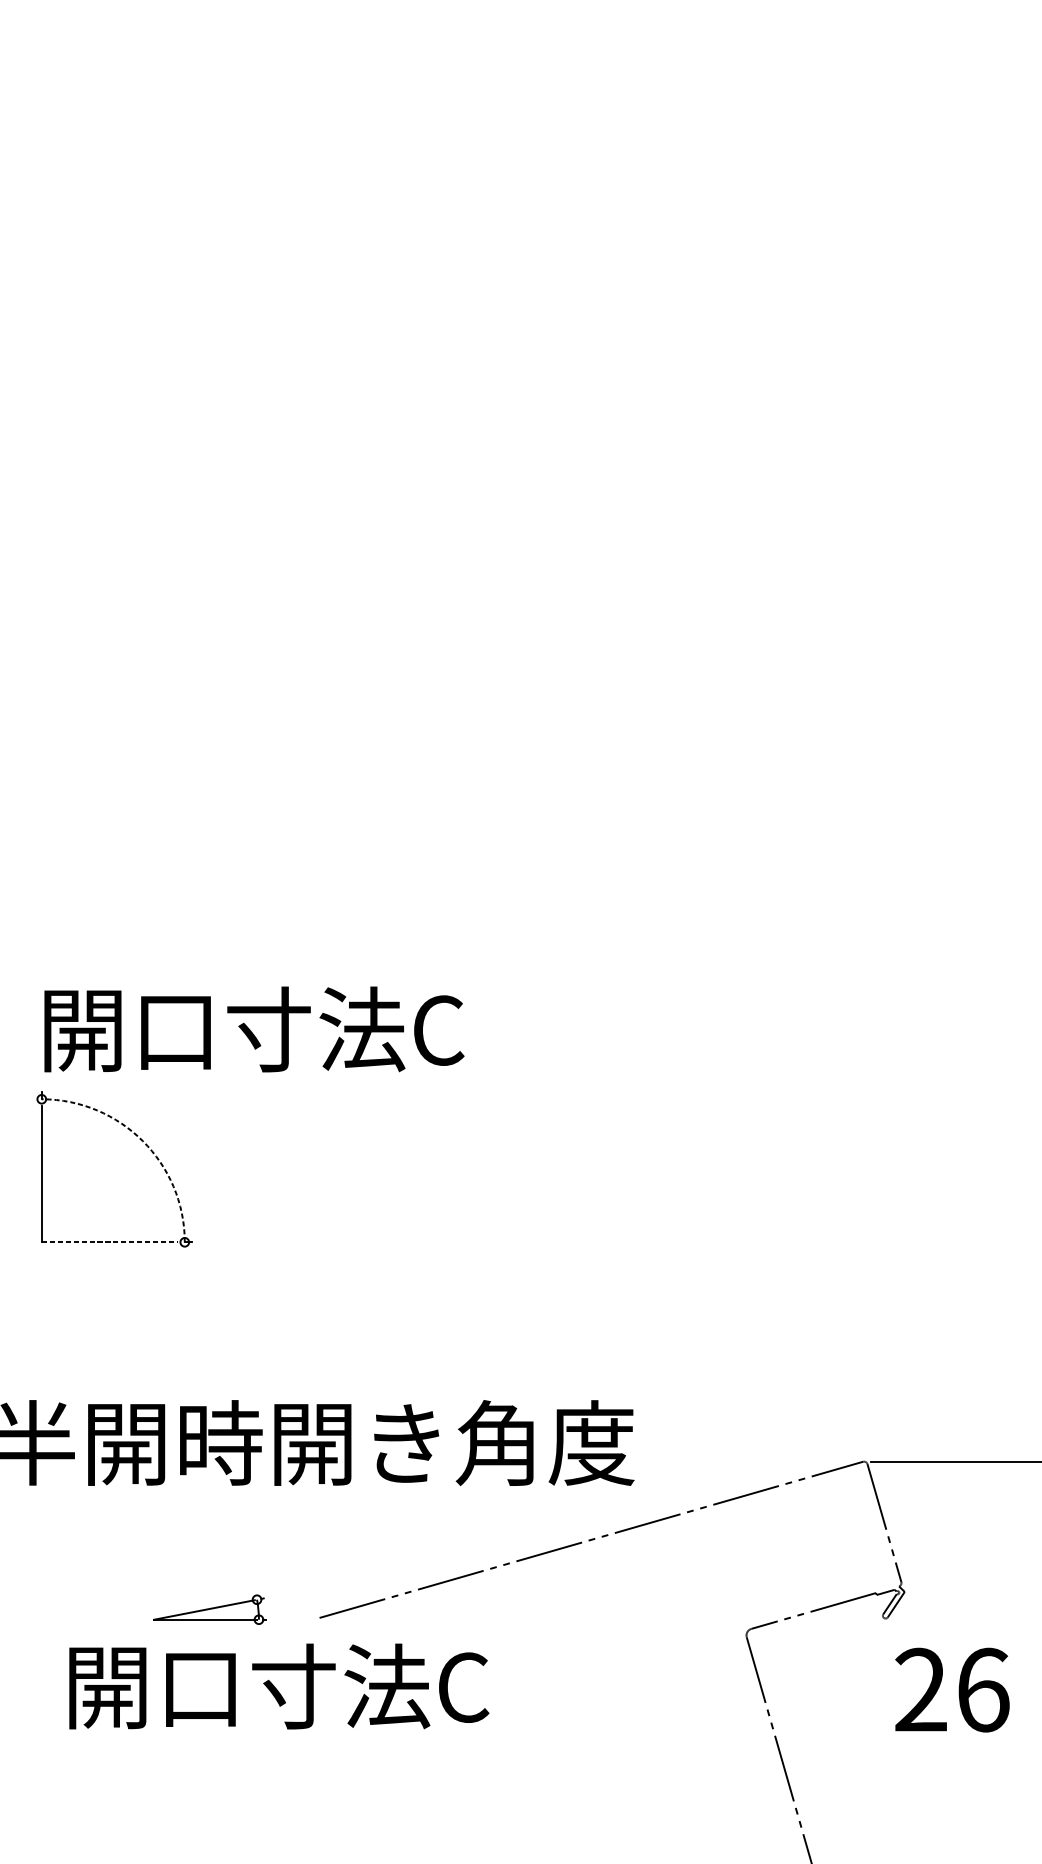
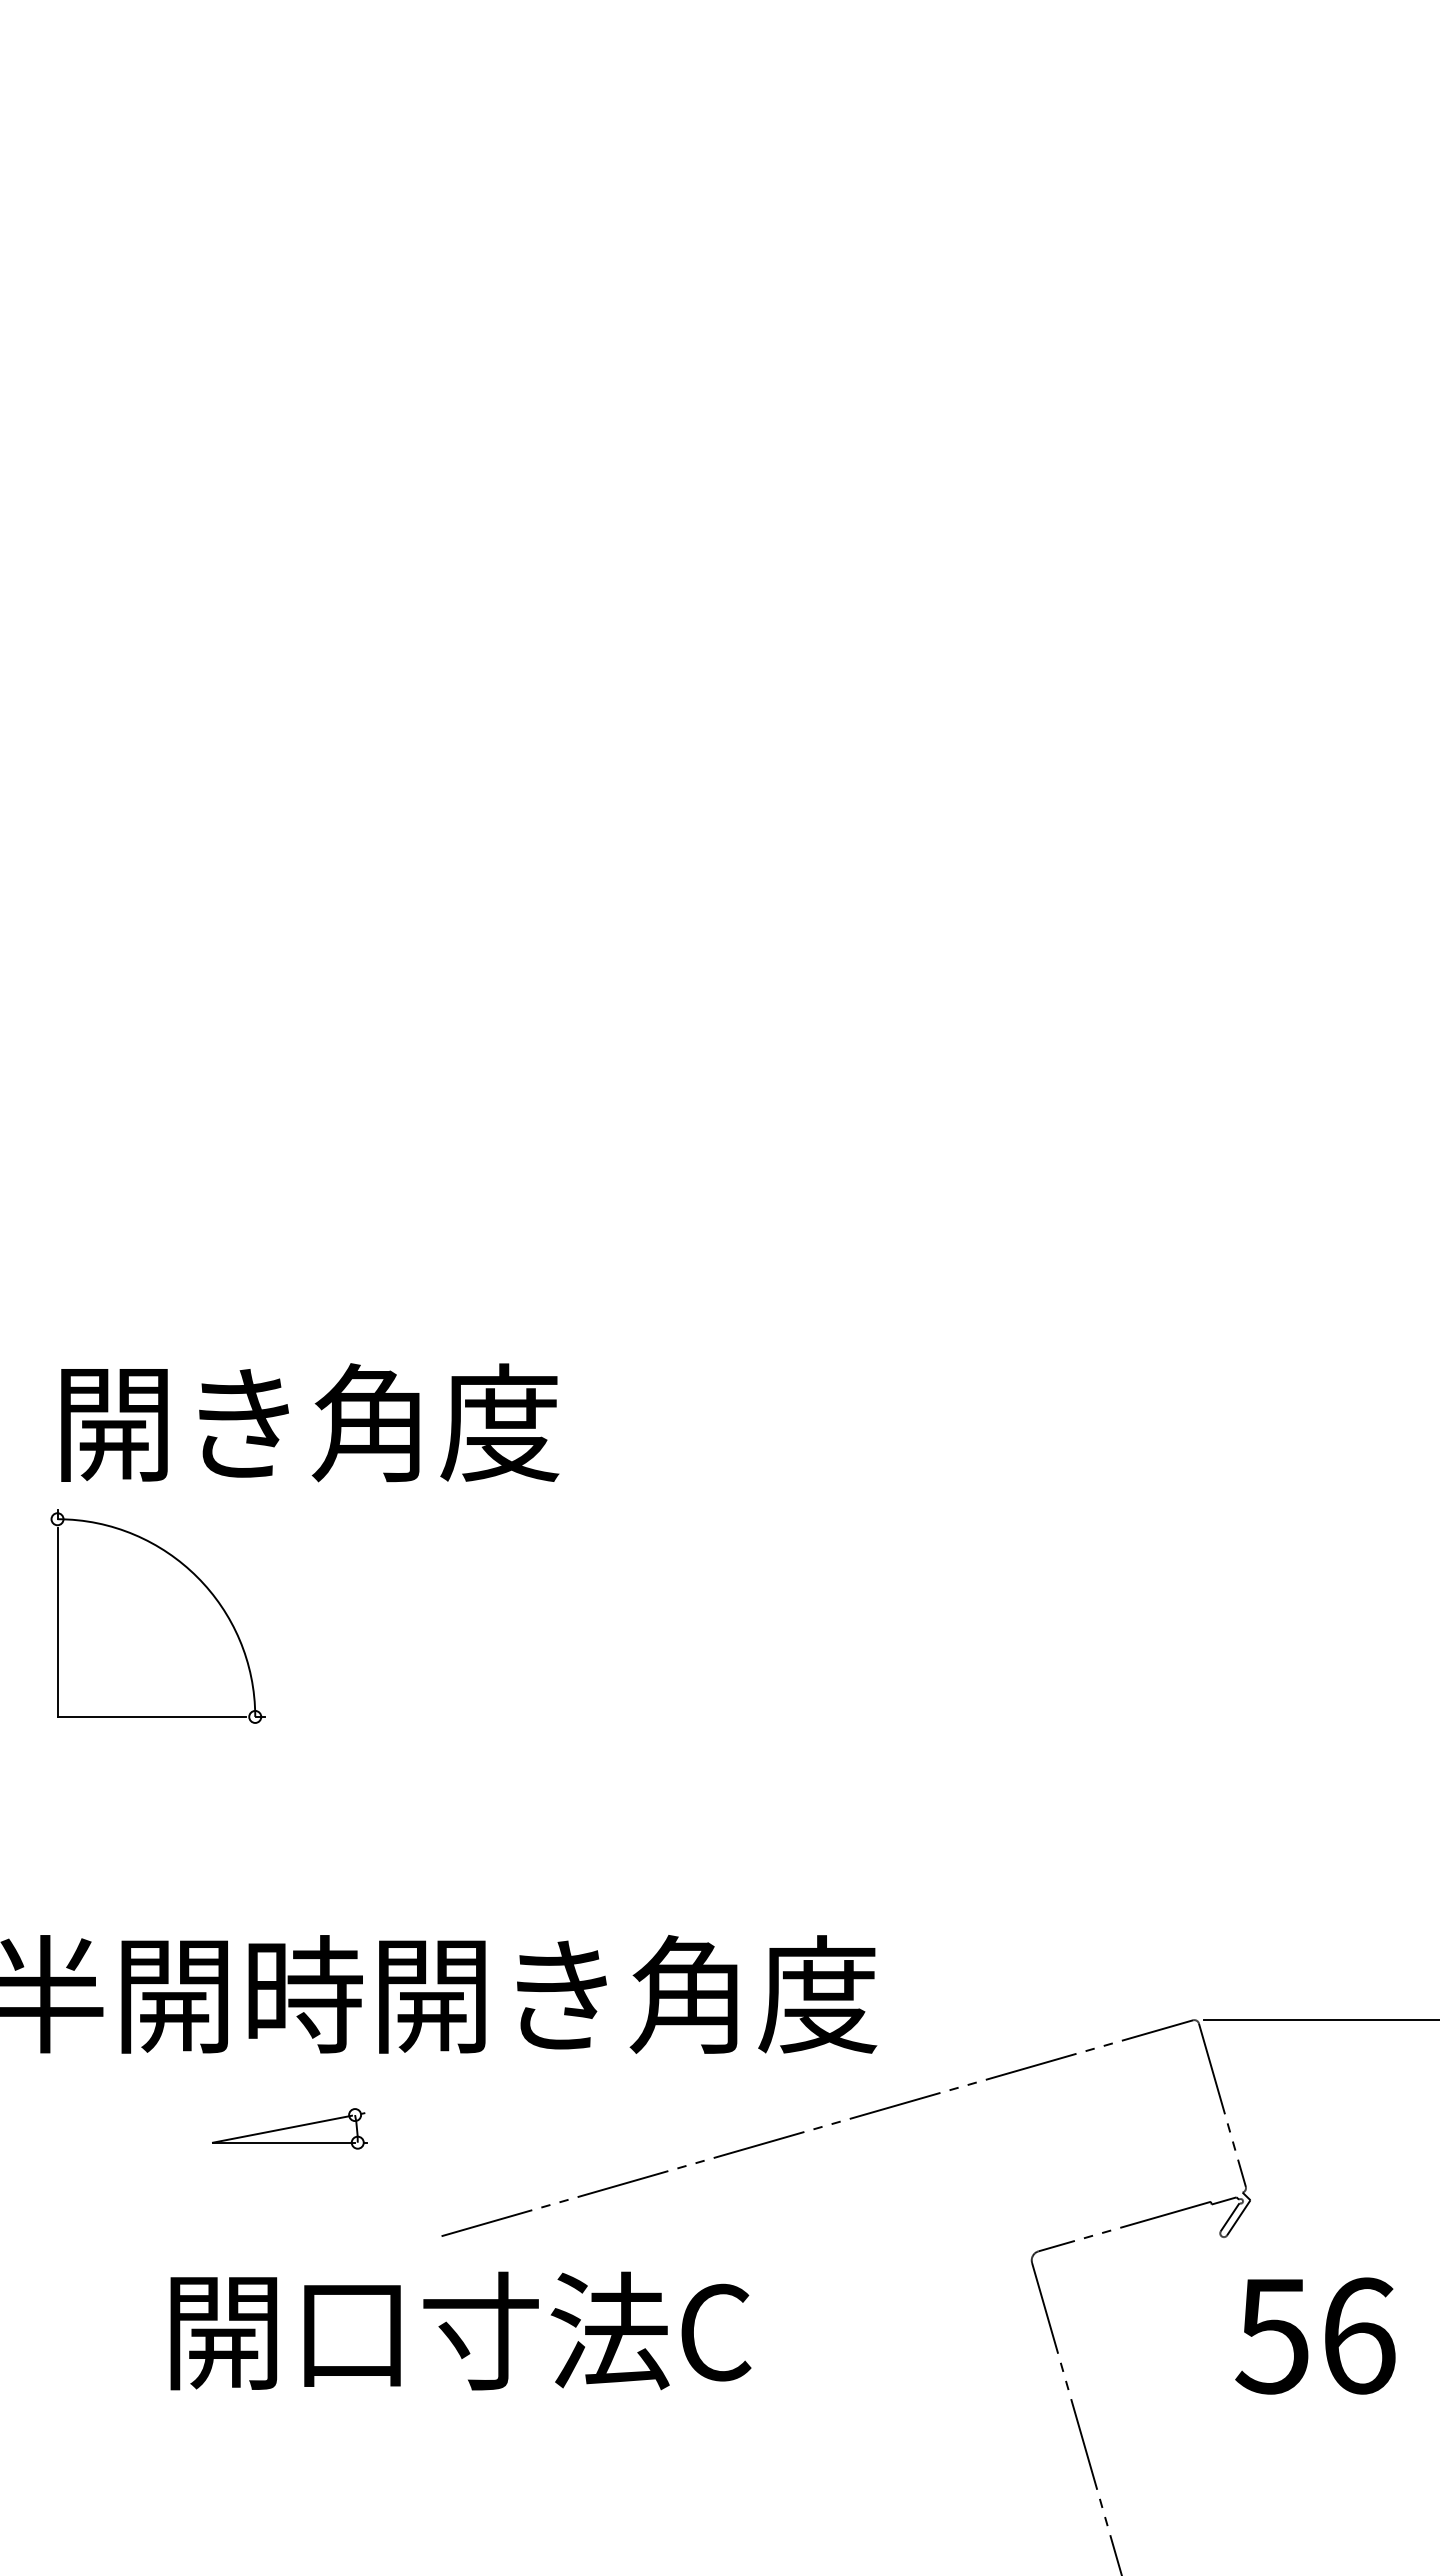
text: (302, 1029) -> (418, 1422), 開口寸法C -> 開き角度
arc: (143, 1141) -> (197, 1577), dashed -> solid
line: (110, 1241) -> (152, 1716), dashed -> solid
part: (209, 1609) -> (289, 2128), moved
text: (279, 1686) -> (460, 2330), moved
text: (919, 1689) -> (1271, 2335), 26 -> 56

